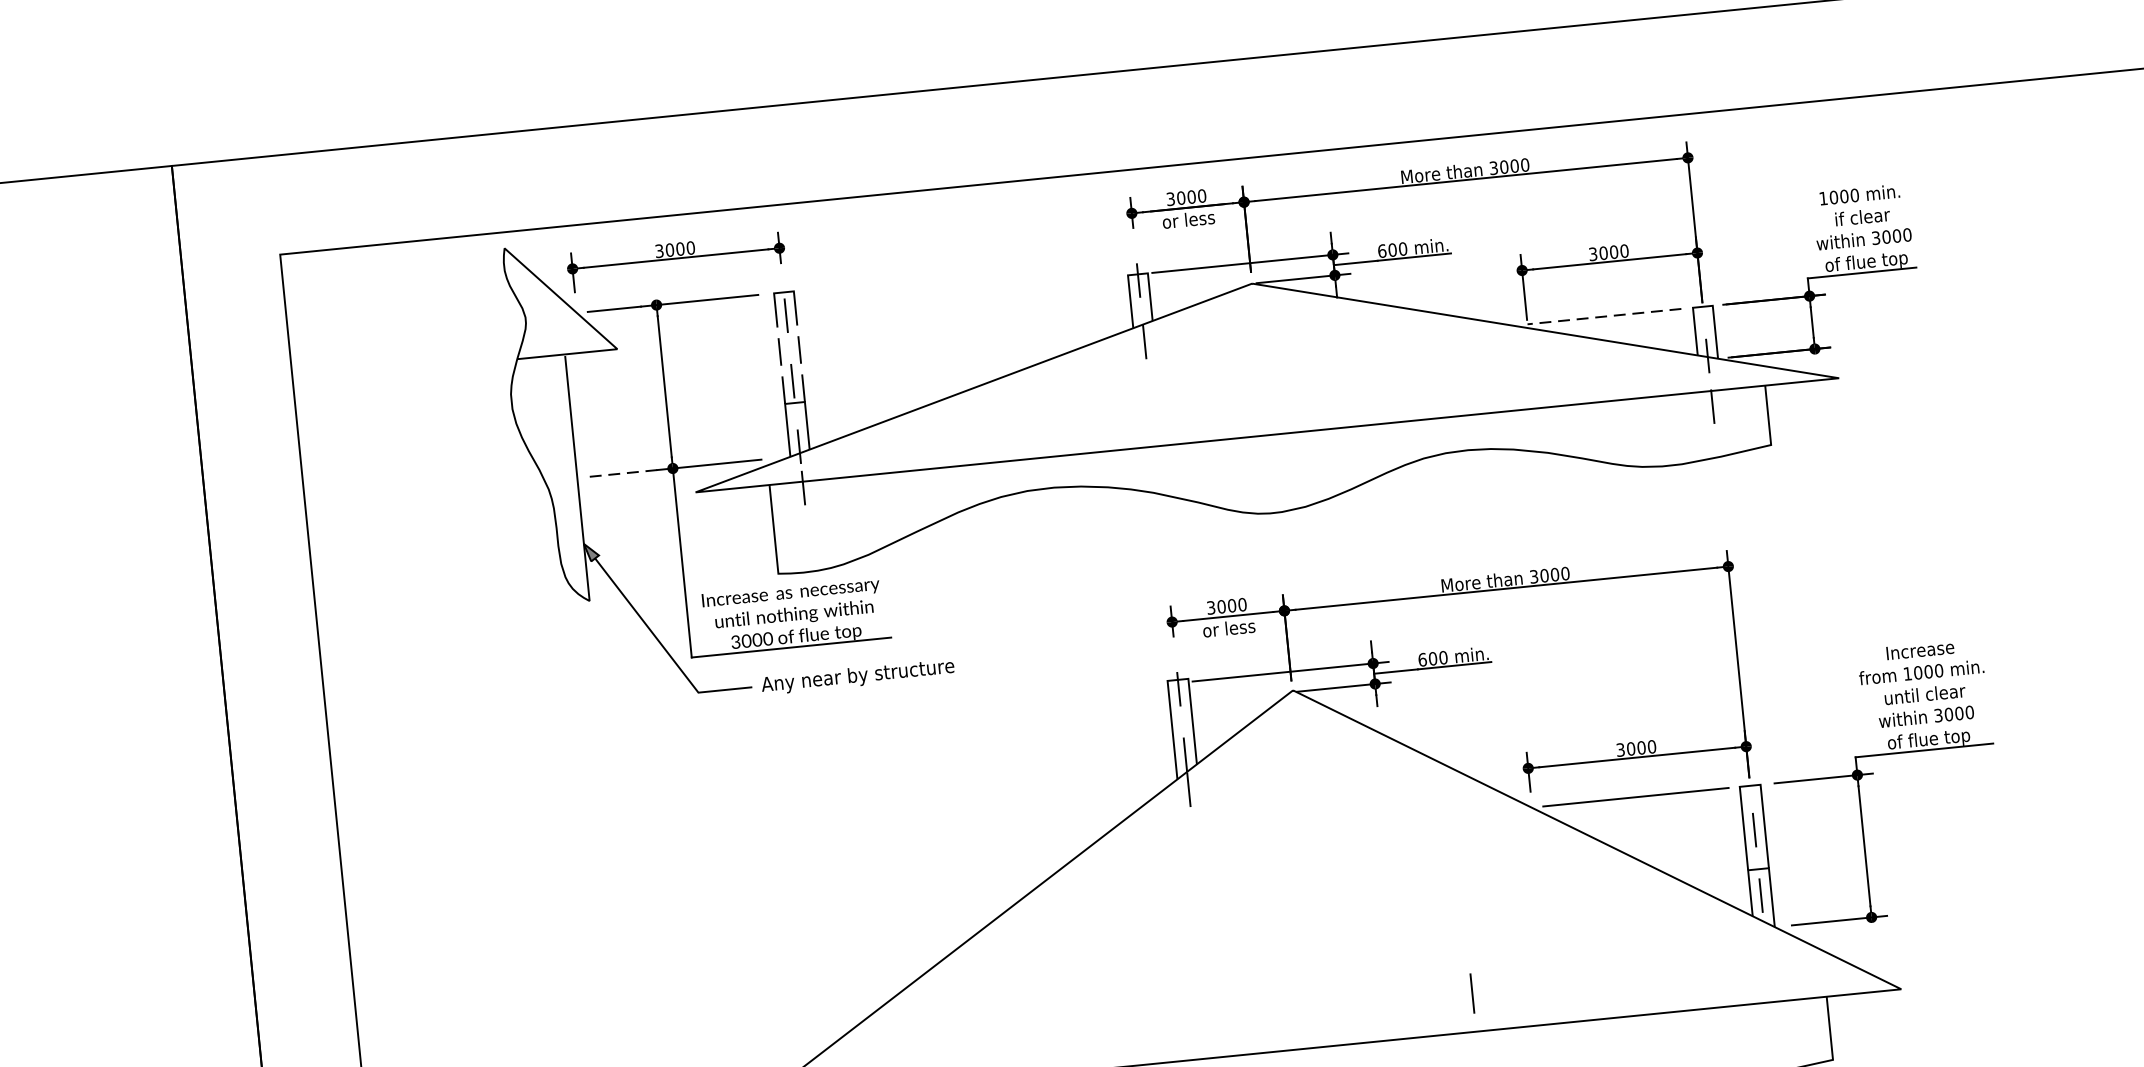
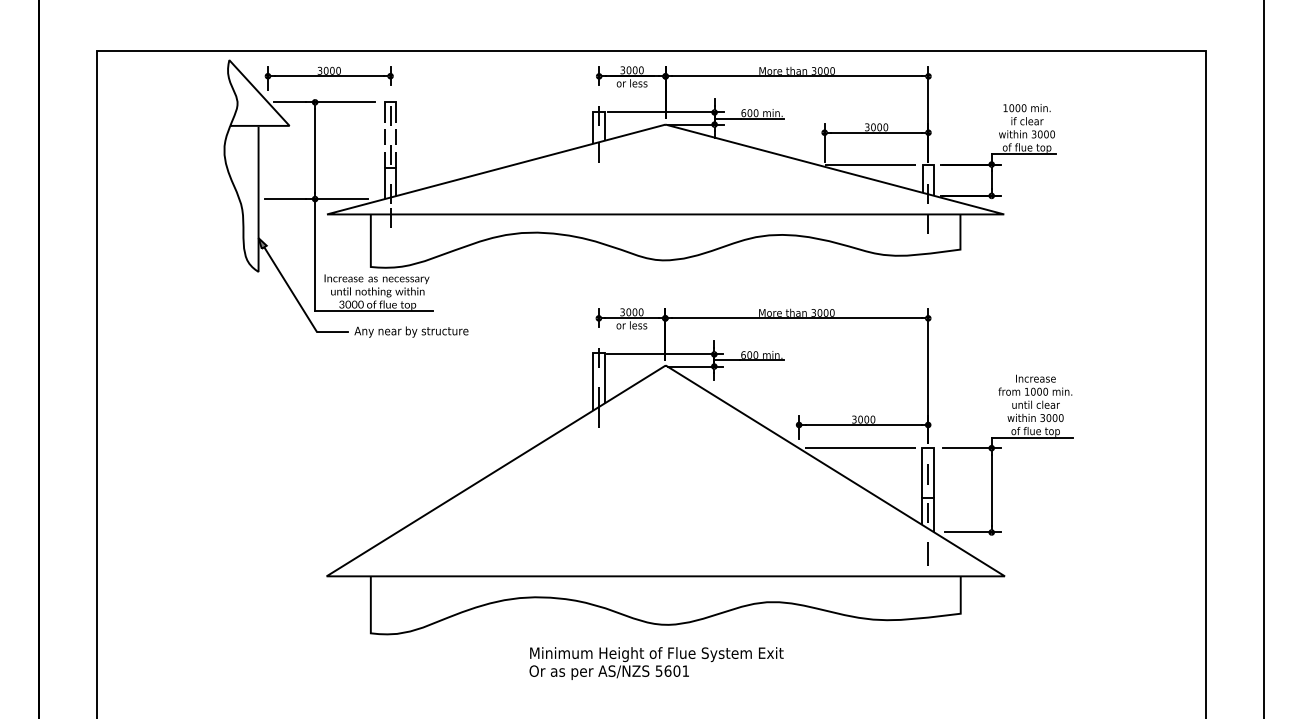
line: (1604, 316) -> (870, 164), dashed -> solid
line: (621, 474) -> (284, 199), dashed -> solid
line: (1471, 993) -> (927, 553), moved

